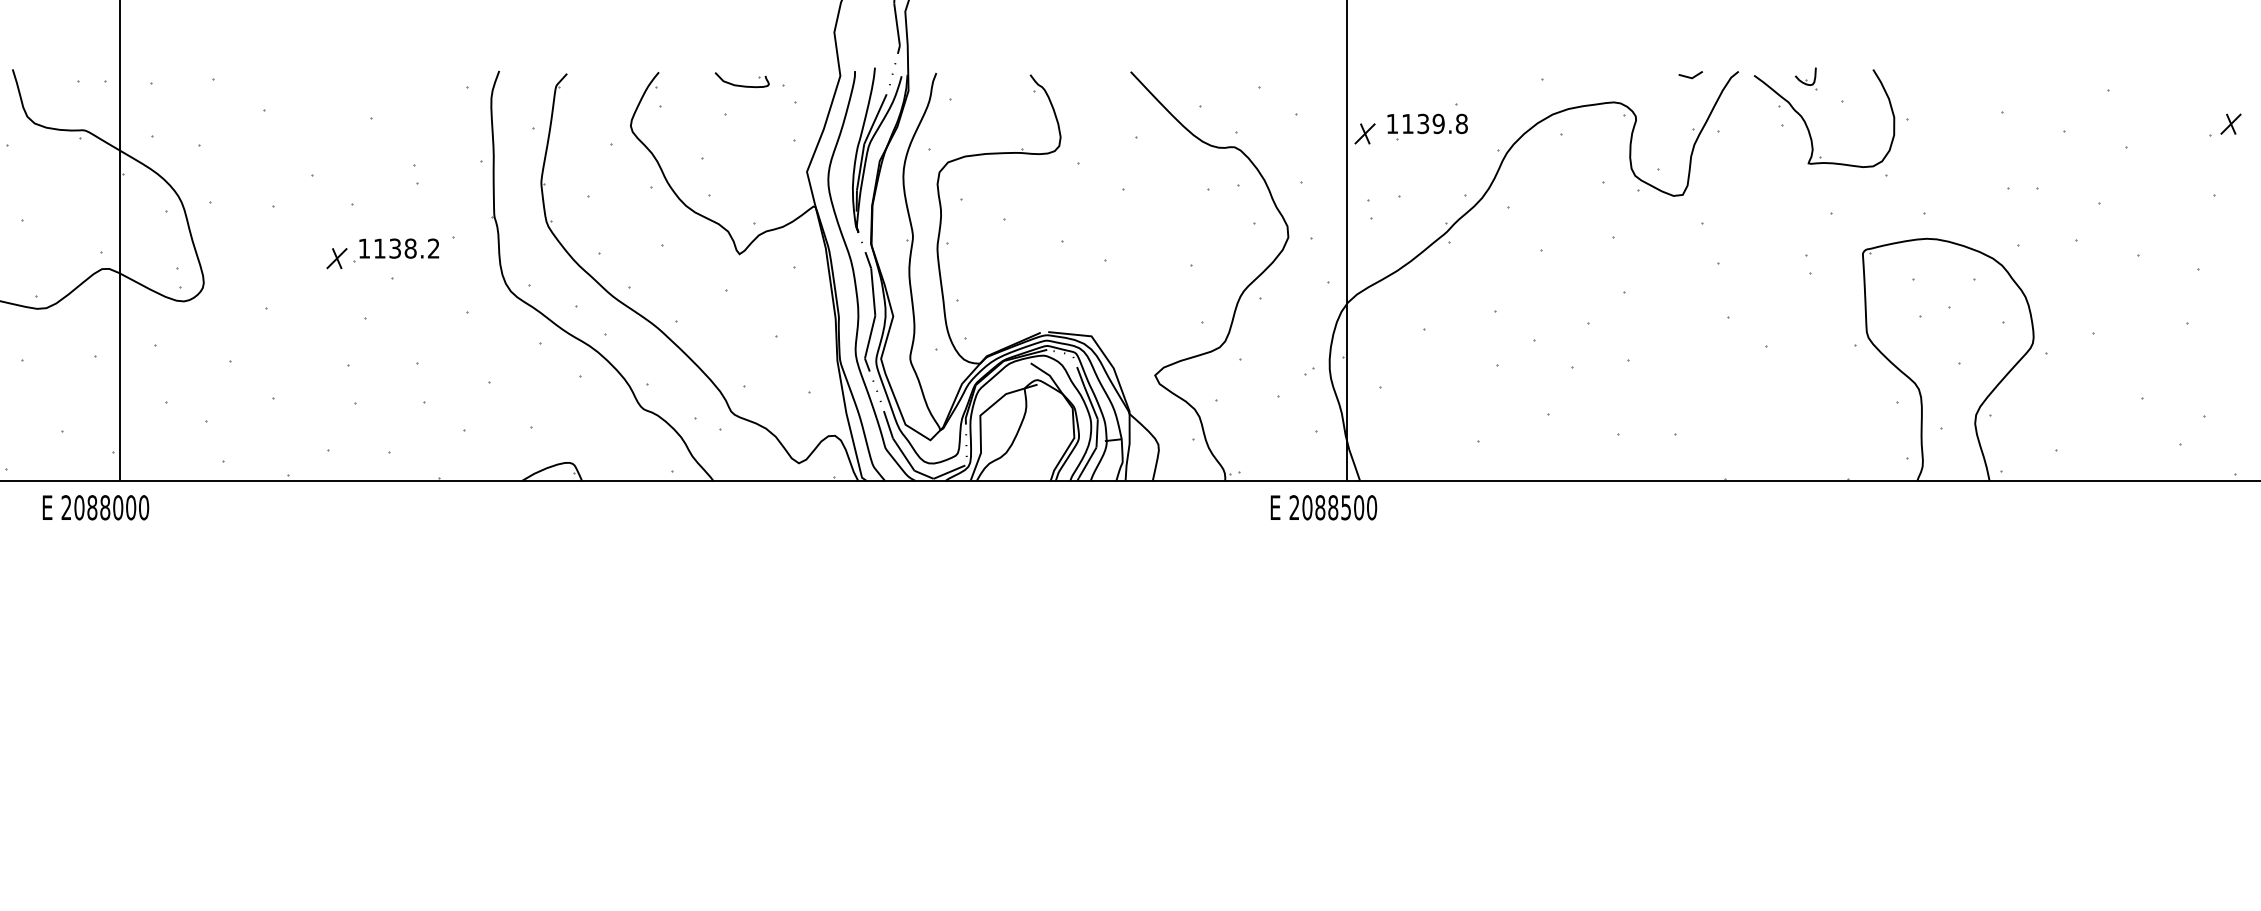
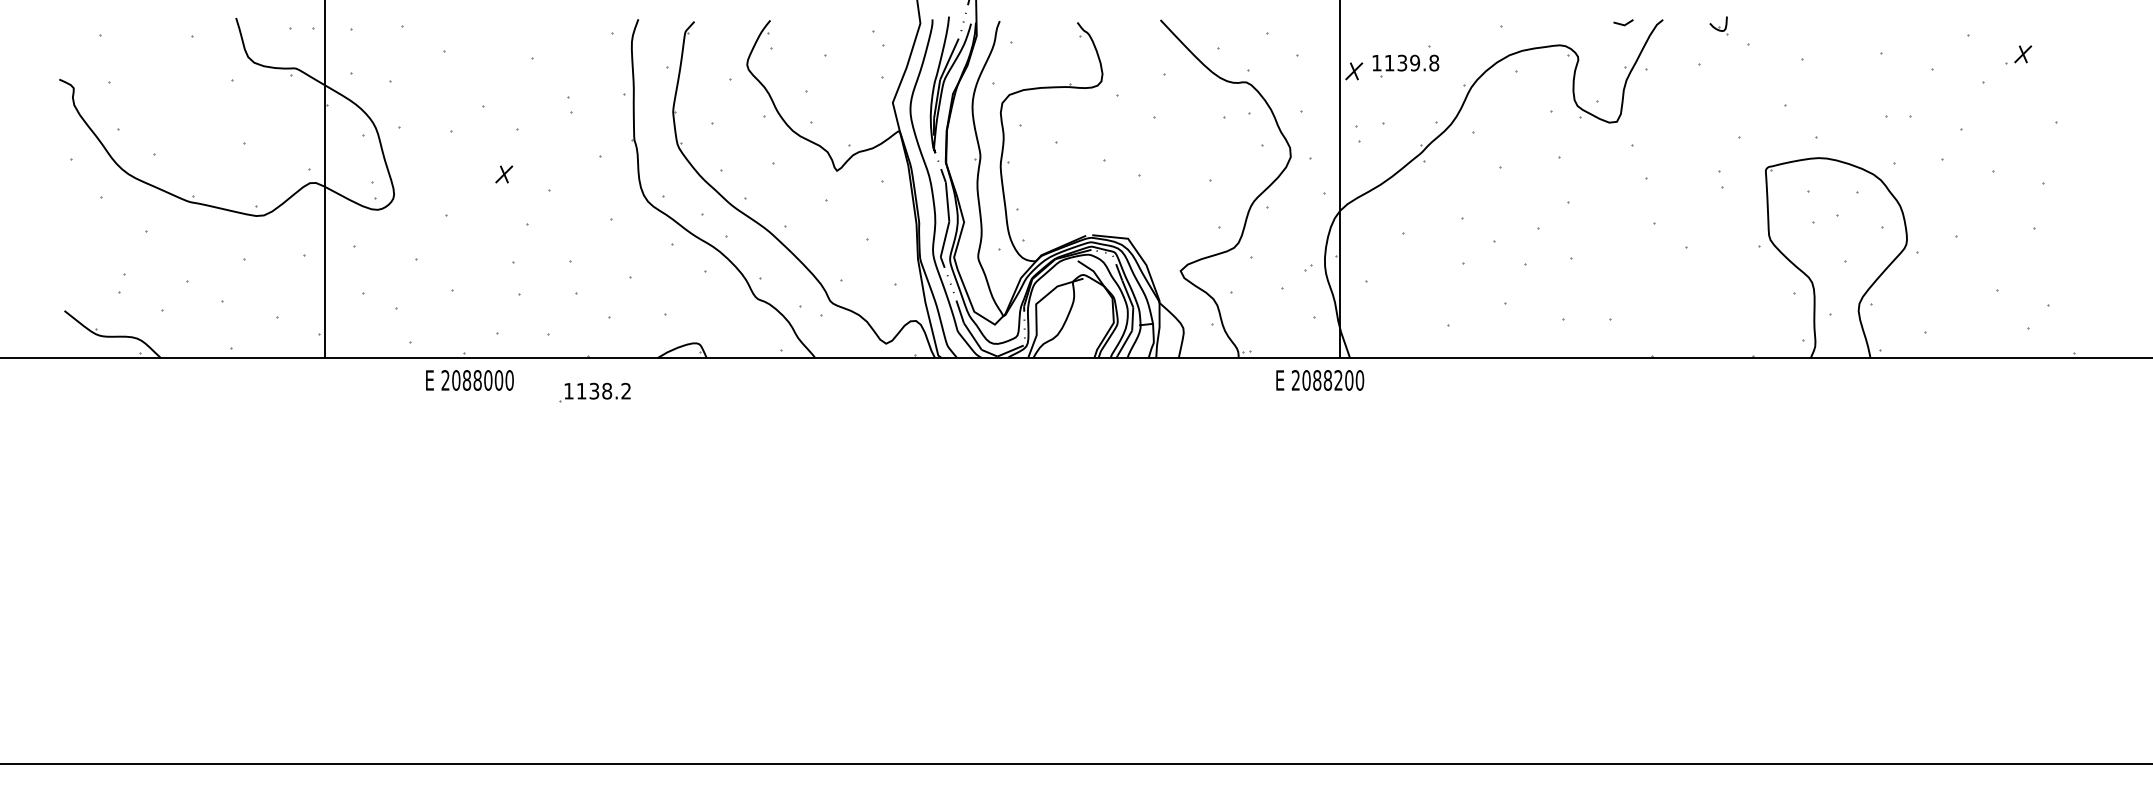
part: (742, 79) -> (839, 26), removed
part: (2225, 124) -> (2018, 54), moved
part: (1808, 125) -> (1720, 64), removed
part: (395, 250) -> (594, 392), moved
text: (95, 507) -> (469, 380), moved
text: (1346, 507) -> (1338, 380), 2088500 -> 2088200

